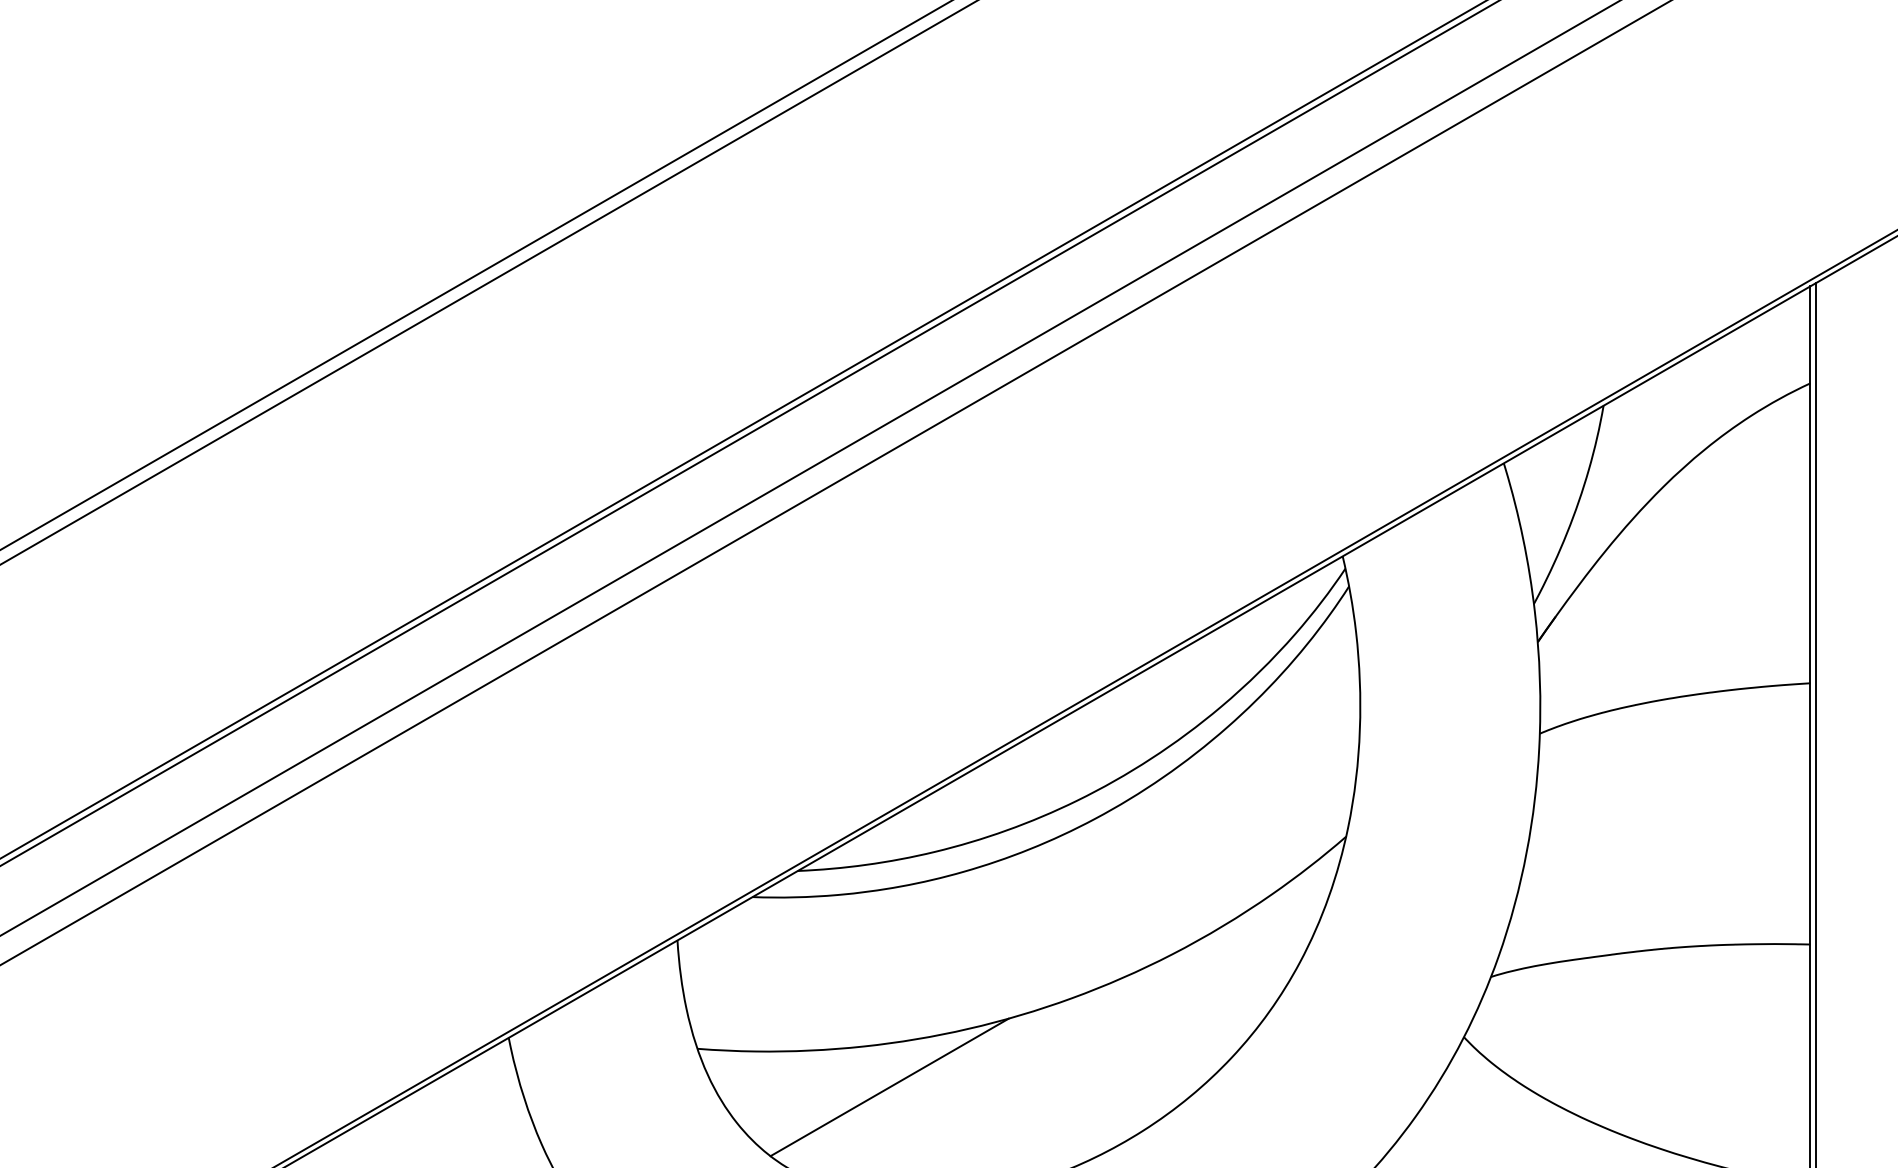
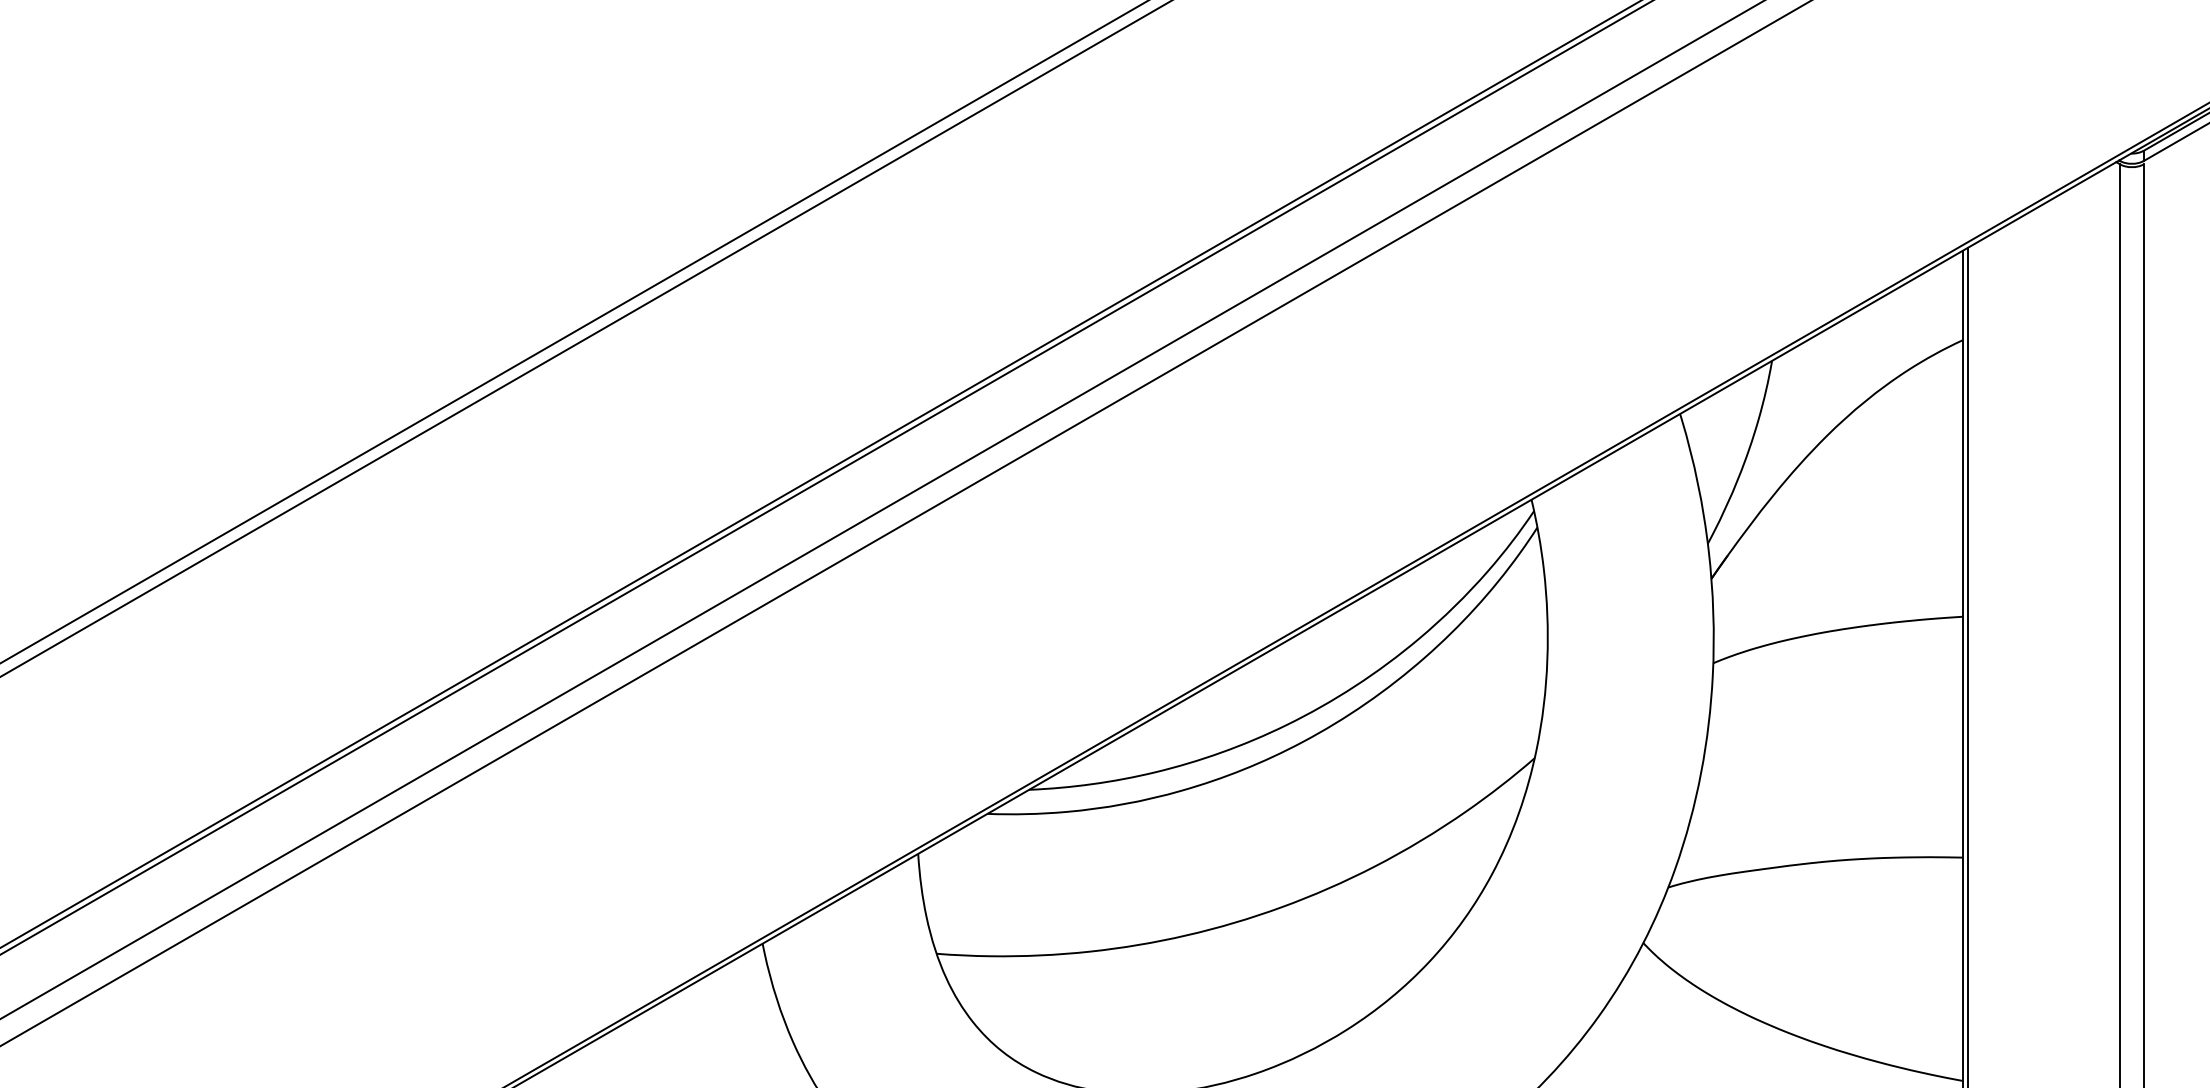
line: (889, 1086) -> (1113, 988), removed

